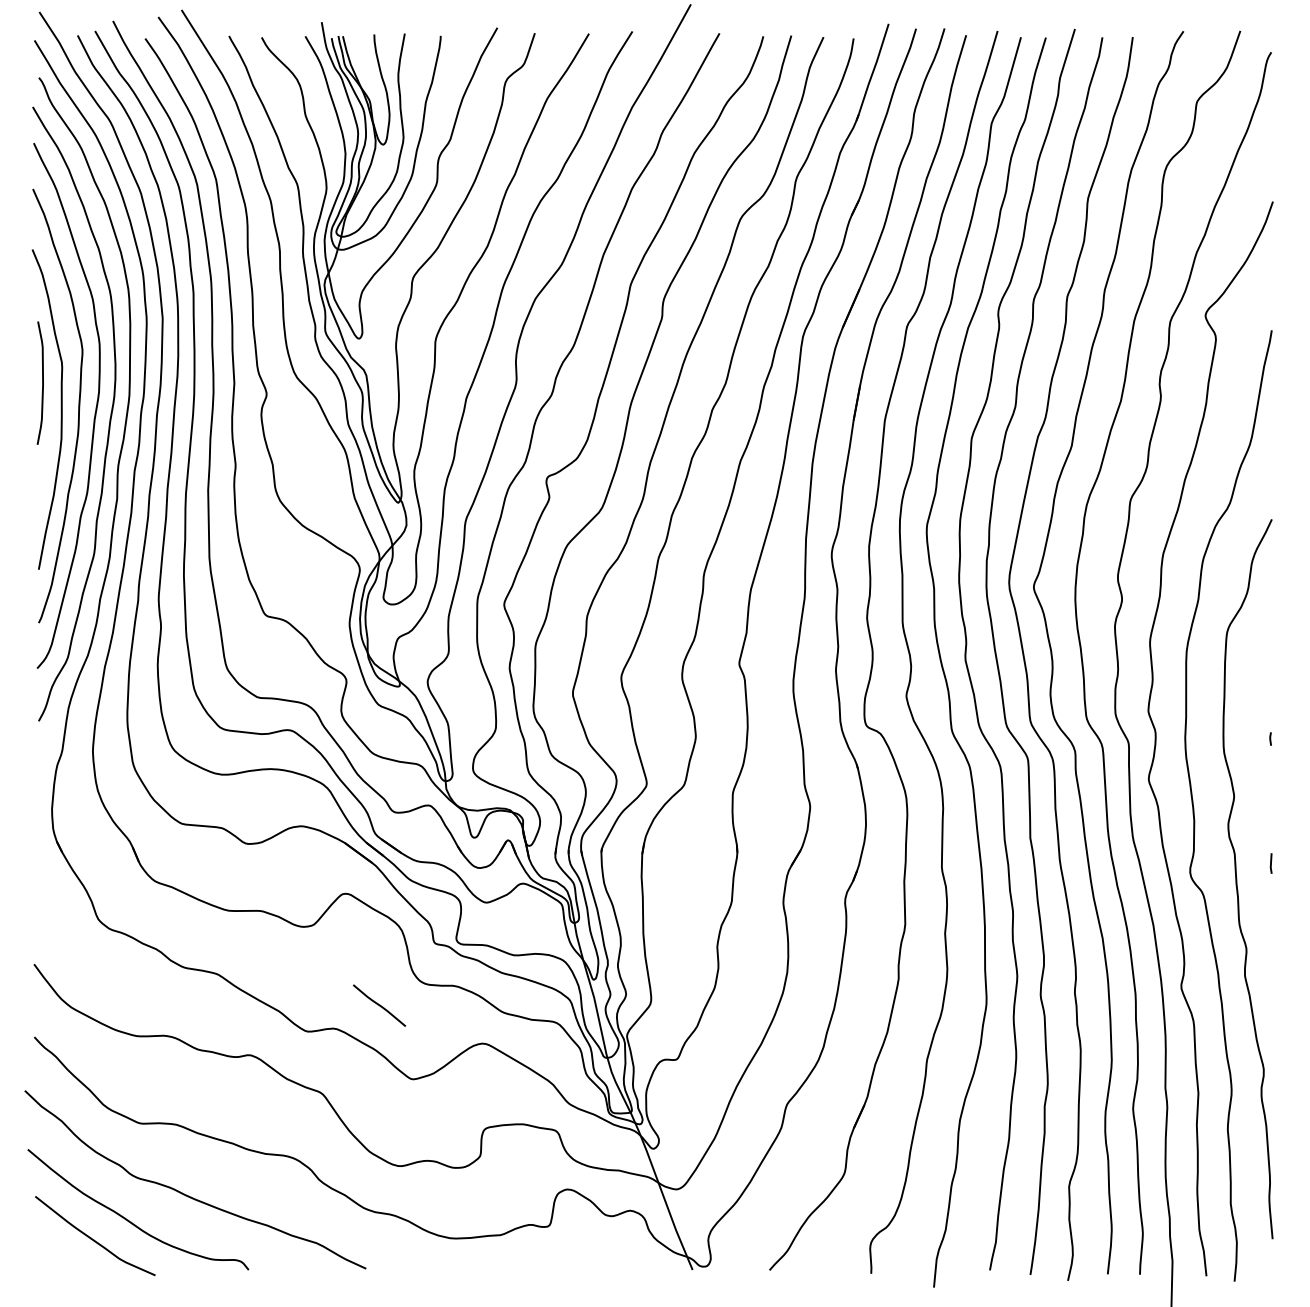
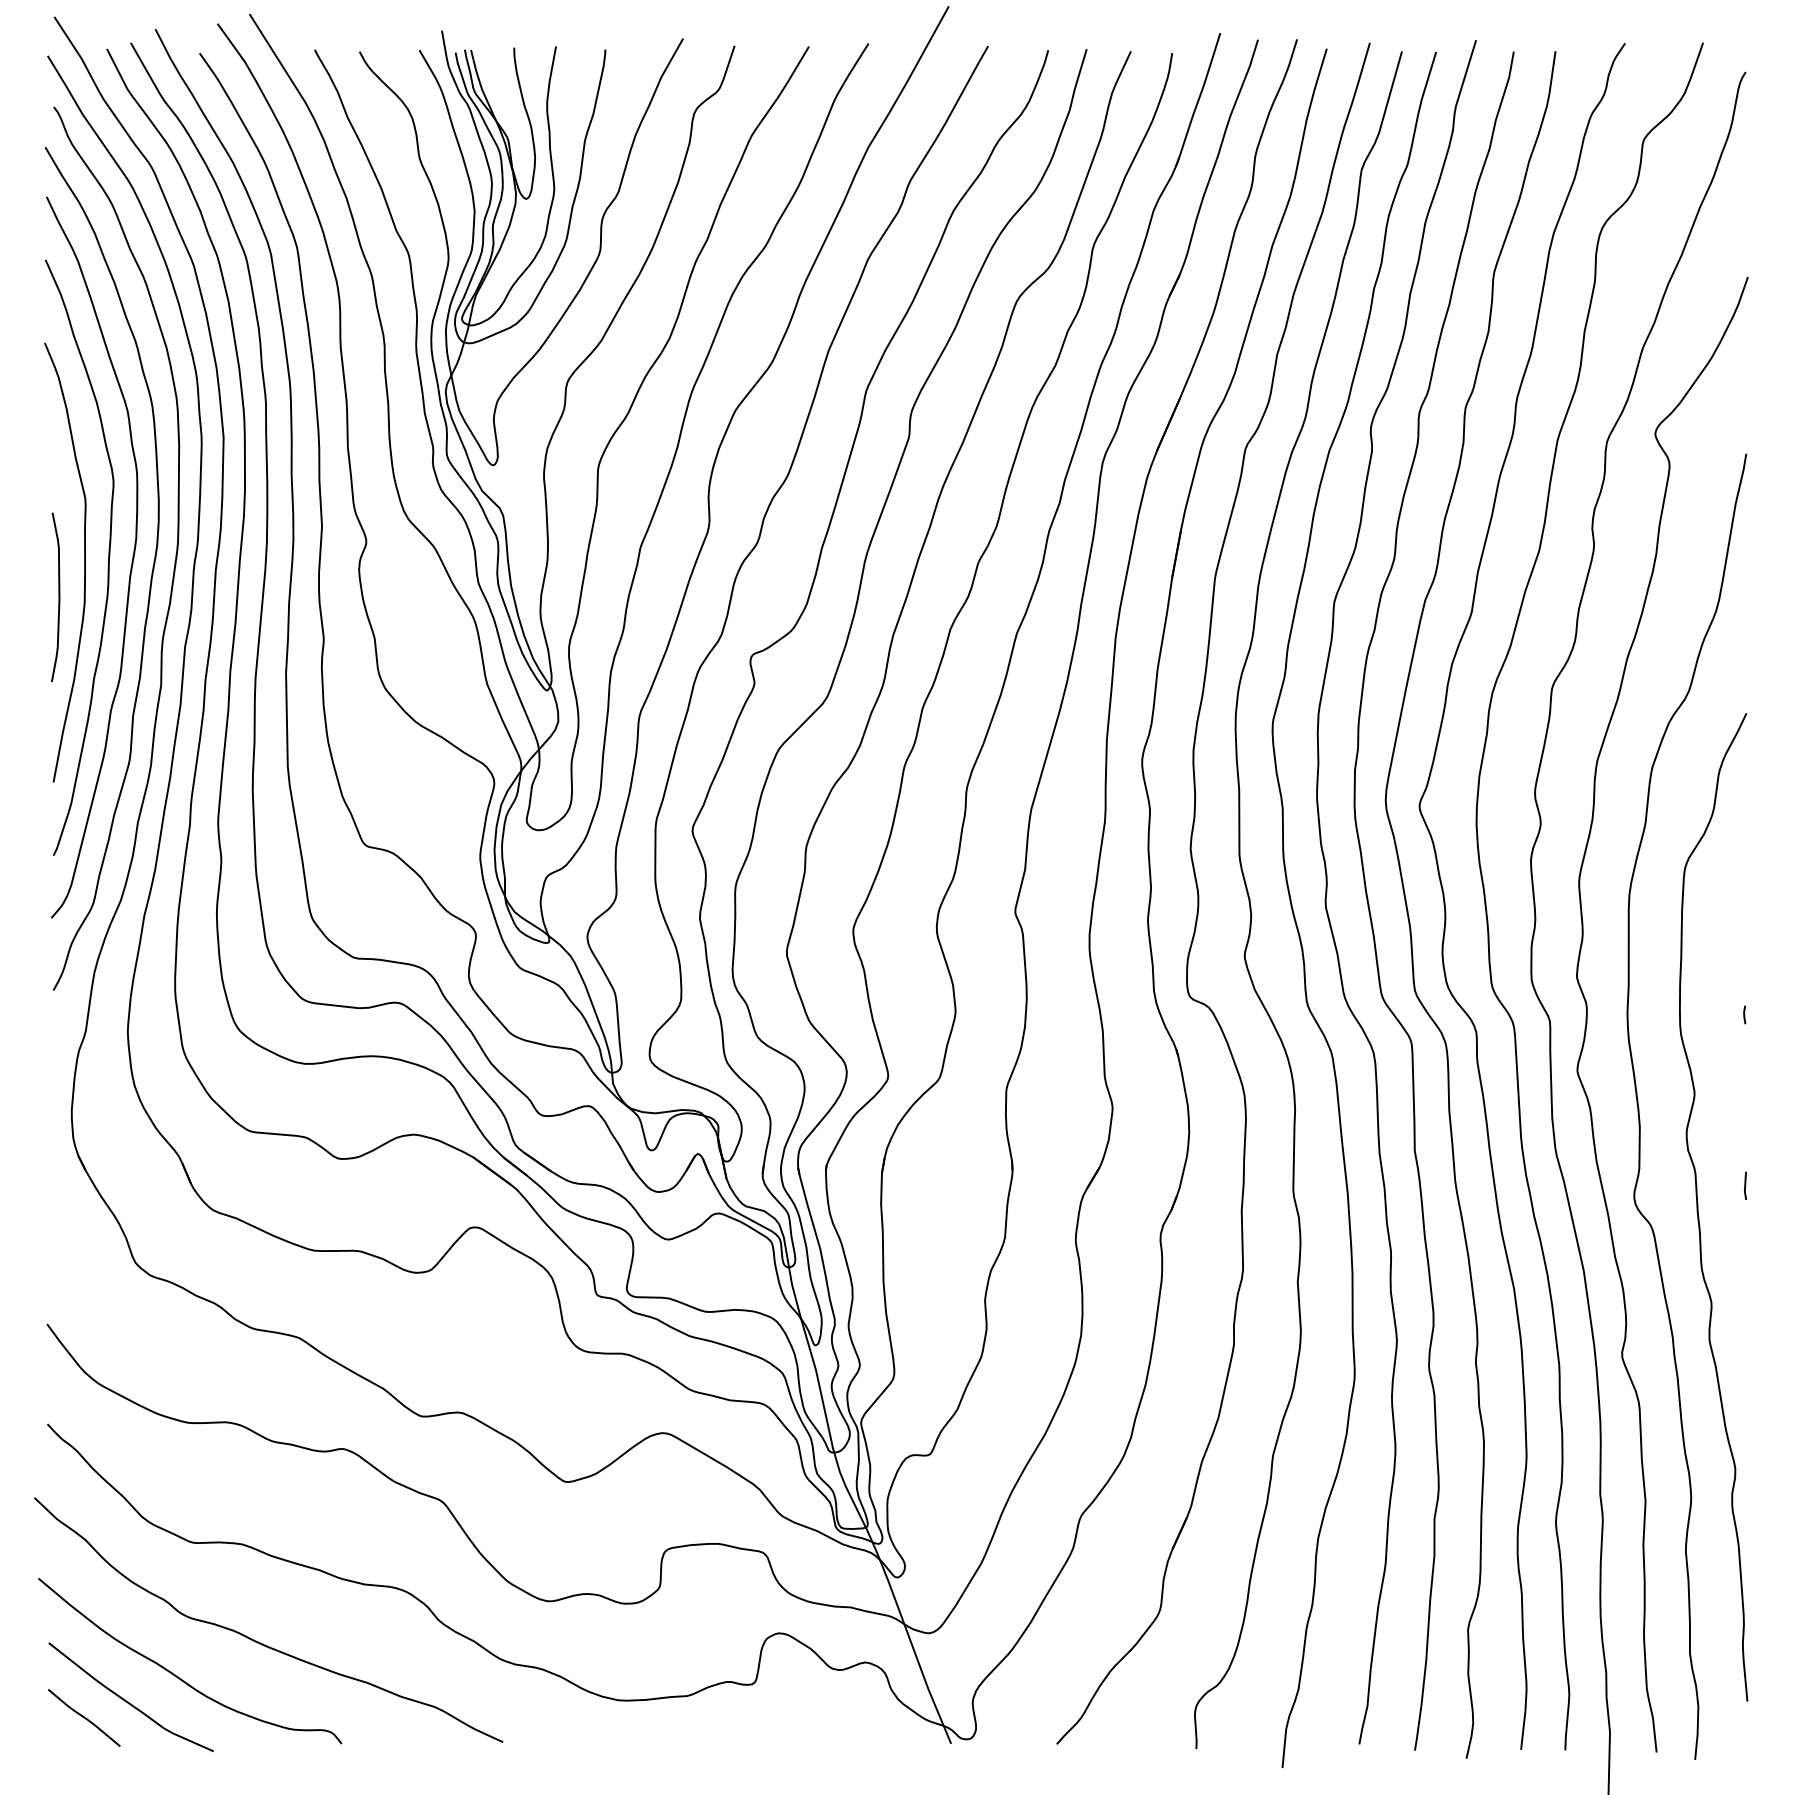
curve: (42, 383) -> (58, 597), moved
curve: (379, 1005) -> (84, 1717), moved

